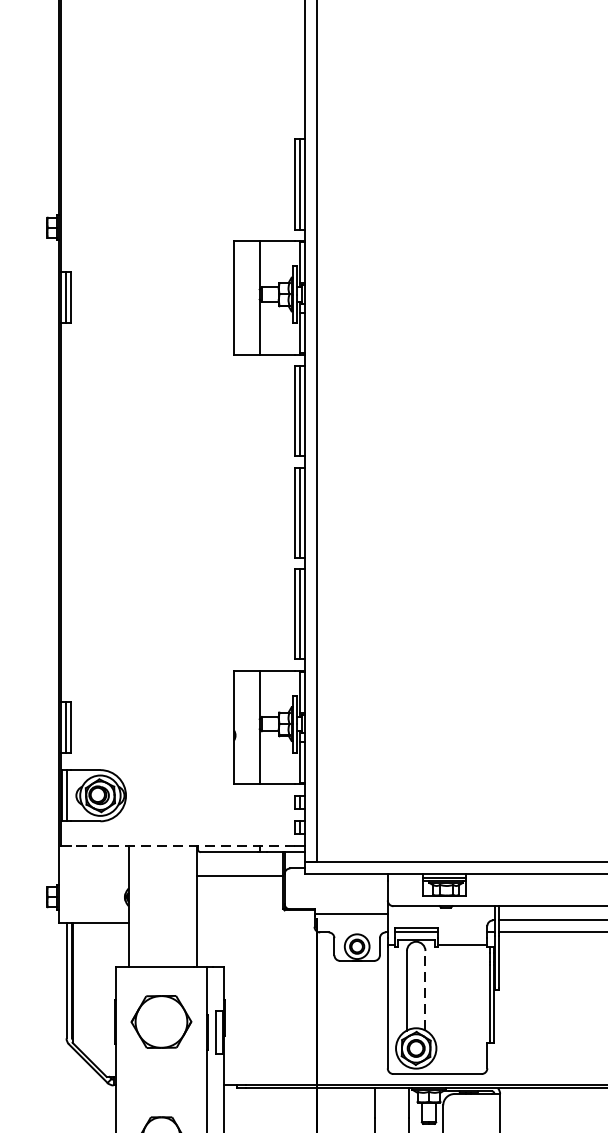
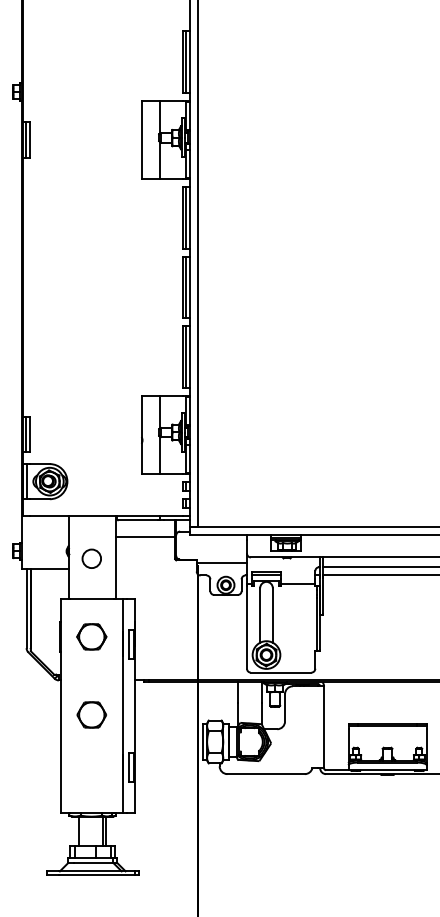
line: (182, 845) -> (106, 515), dashed -> solid
circle: (161, 907) -> (91, 558), added
line: (424, 989) -> (272, 614), dashed -> solid
part: (161, 1021) -> (91, 636), size x0.71

